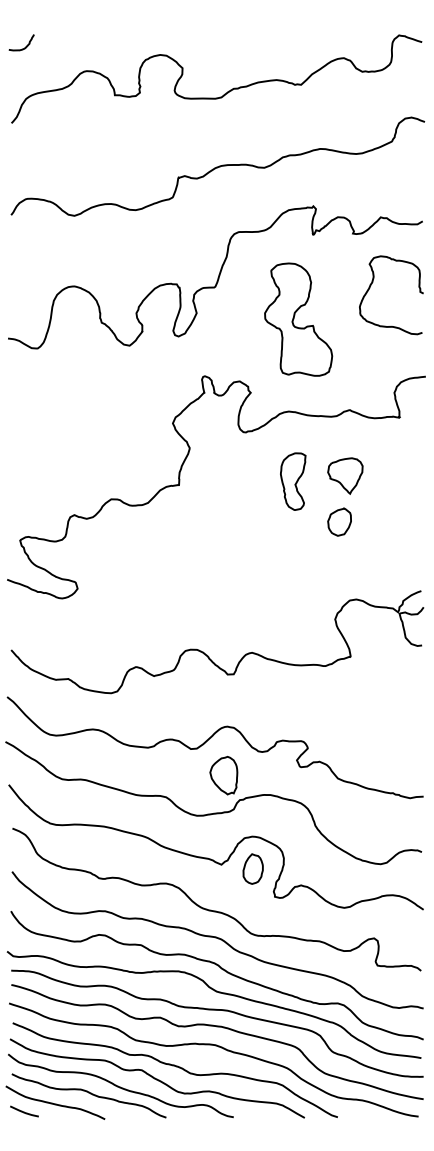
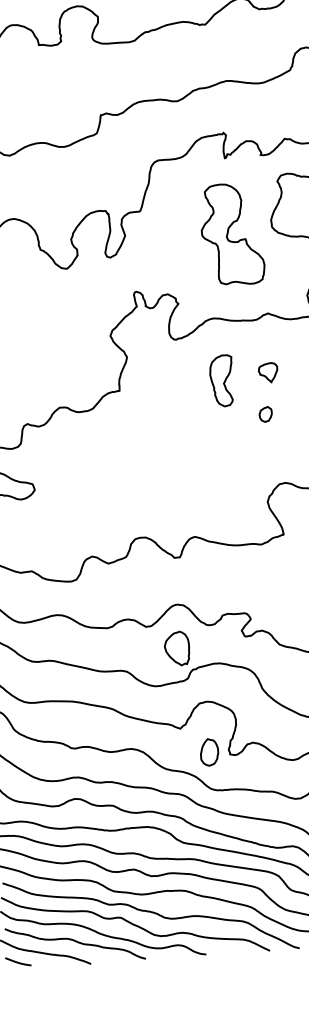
part: (298, 319) -> (232, 234), moved
part: (345, 475) -> (268, 372), size x0.6
part: (339, 521) -> (265, 413), size x0.6
part: (252, 868) -> (208, 751), moved

